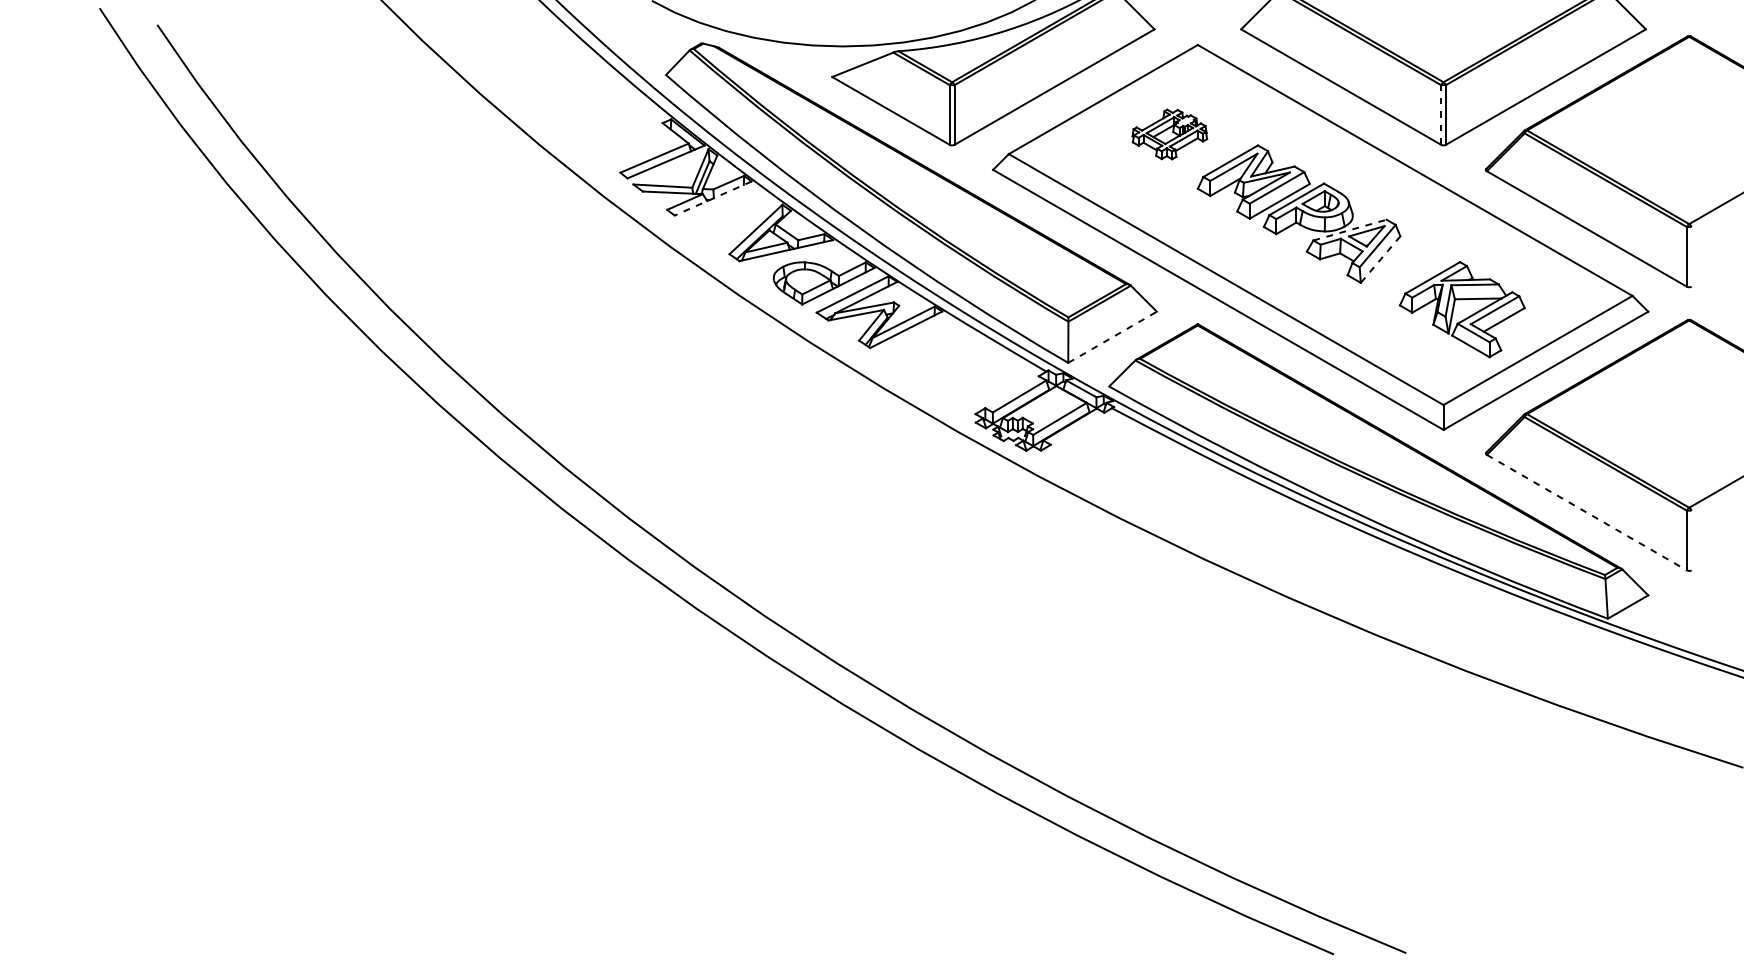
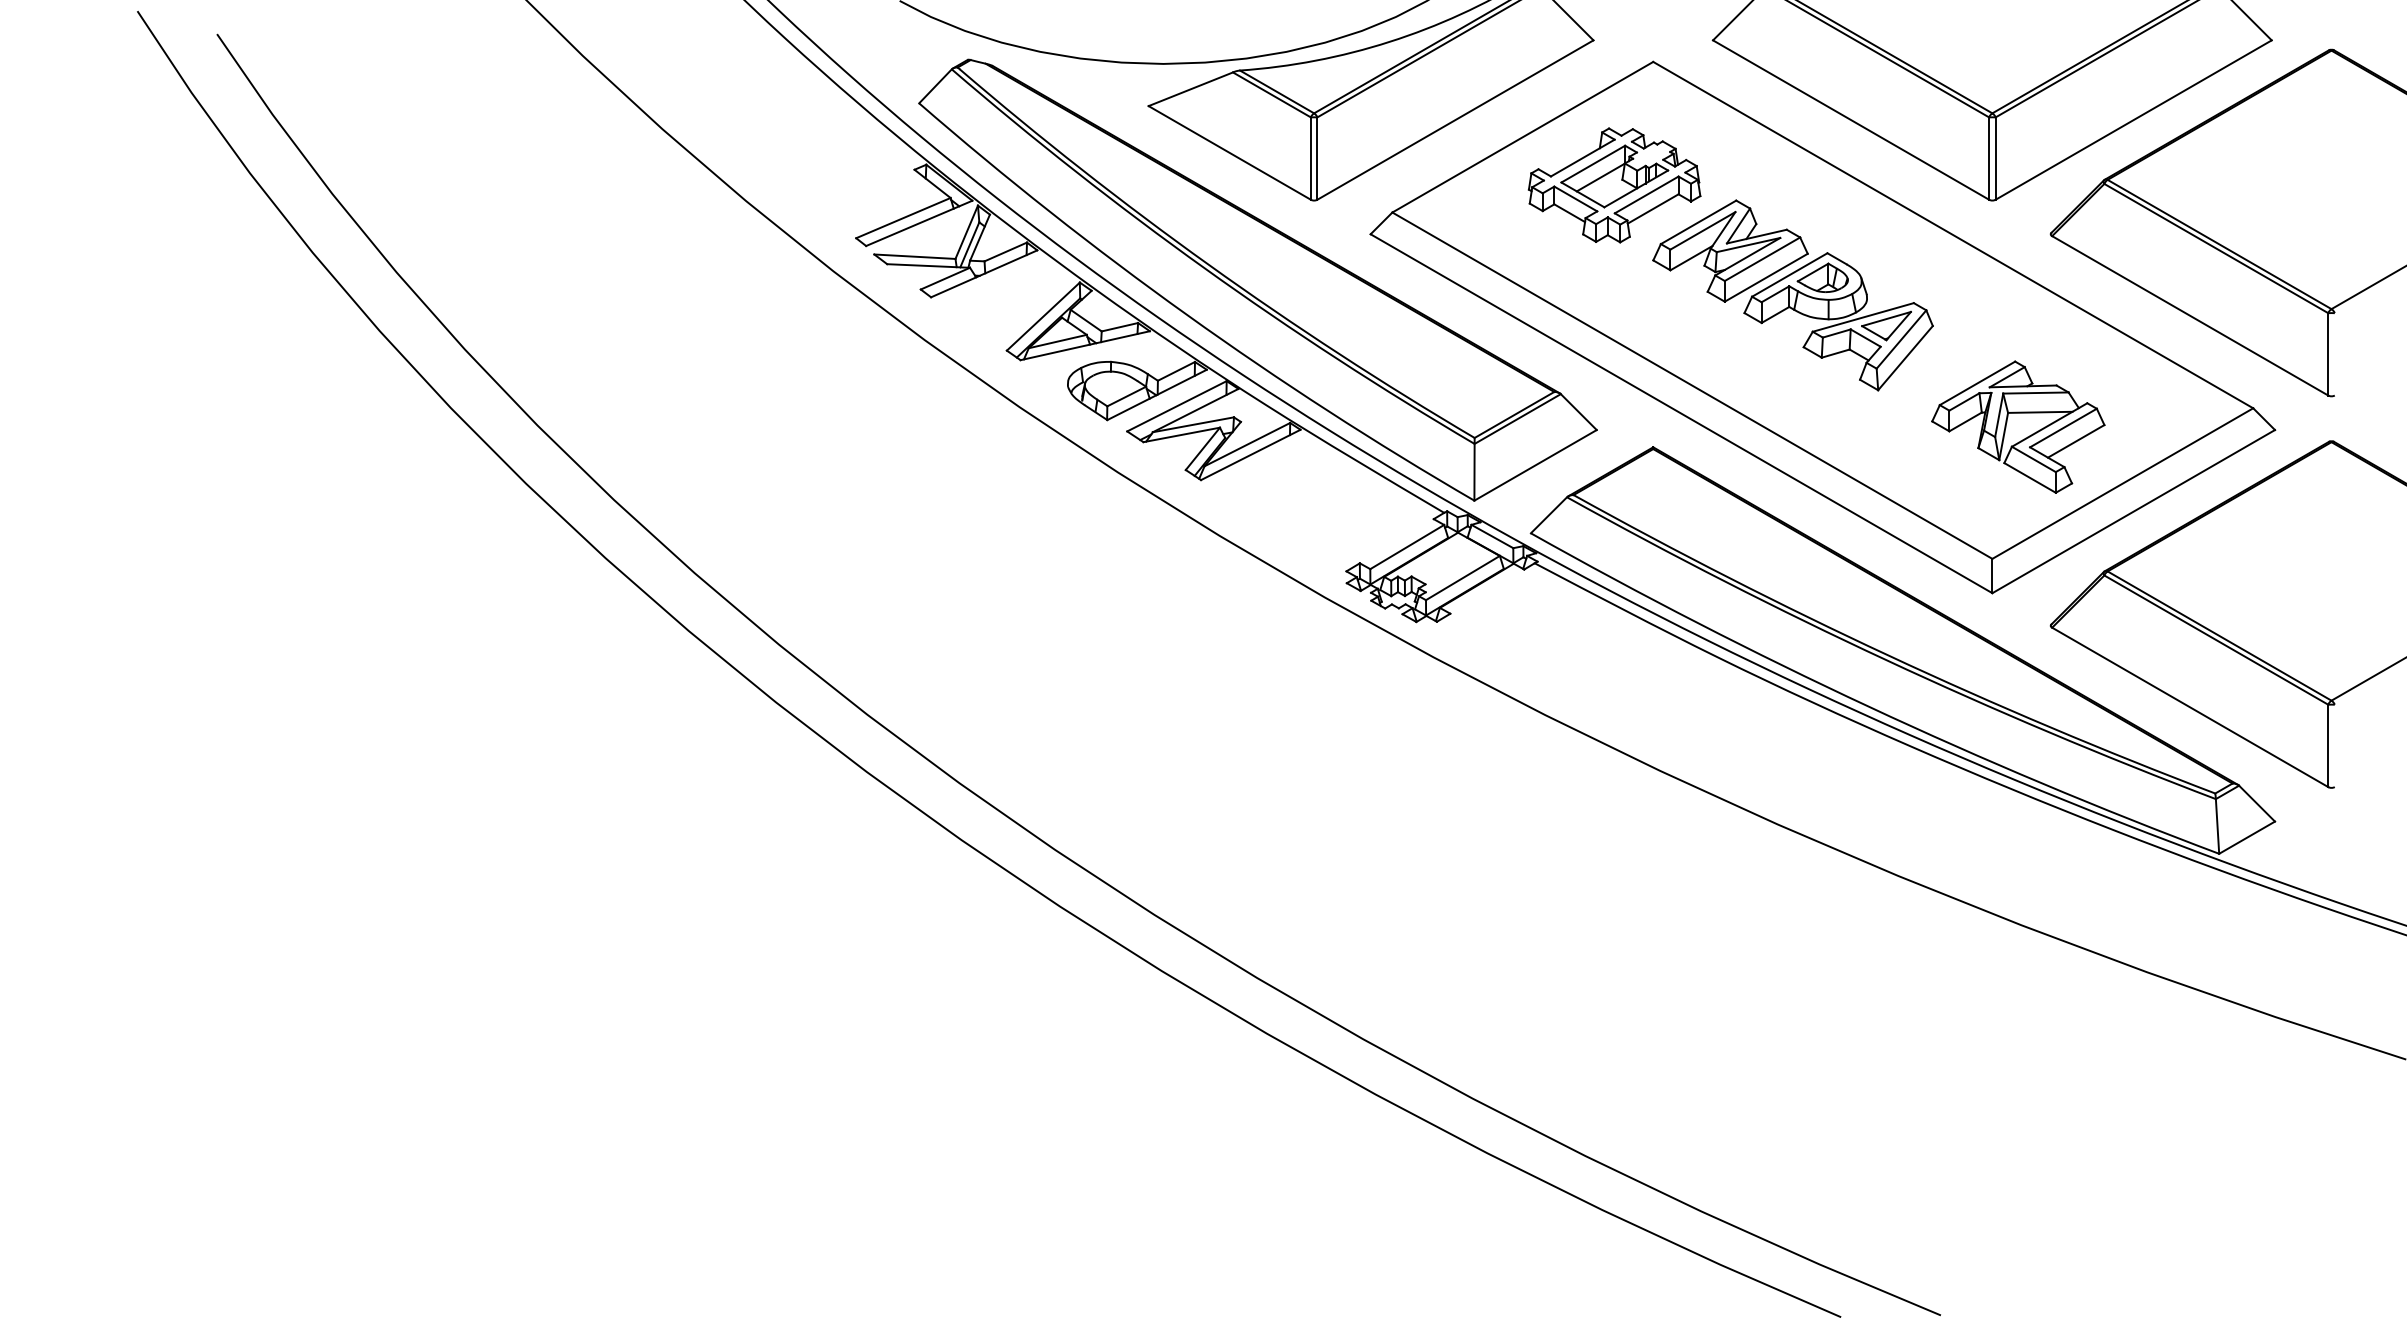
line: (1441, 114) -> (1989, 158), dashed -> solid
part: (1169, 134) -> (1614, 185), size x1.67
line: (712, 199) -> (983, 274), dashed -> solid
line: (1350, 230) -> (1863, 317), dashed -> solid
line: (1380, 259) -> (1905, 358), dashed -> solid
line: (1112, 337) -> (1535, 465), dashed -> solid
line: (1587, 512) -> (2190, 707), dashed -> solid

